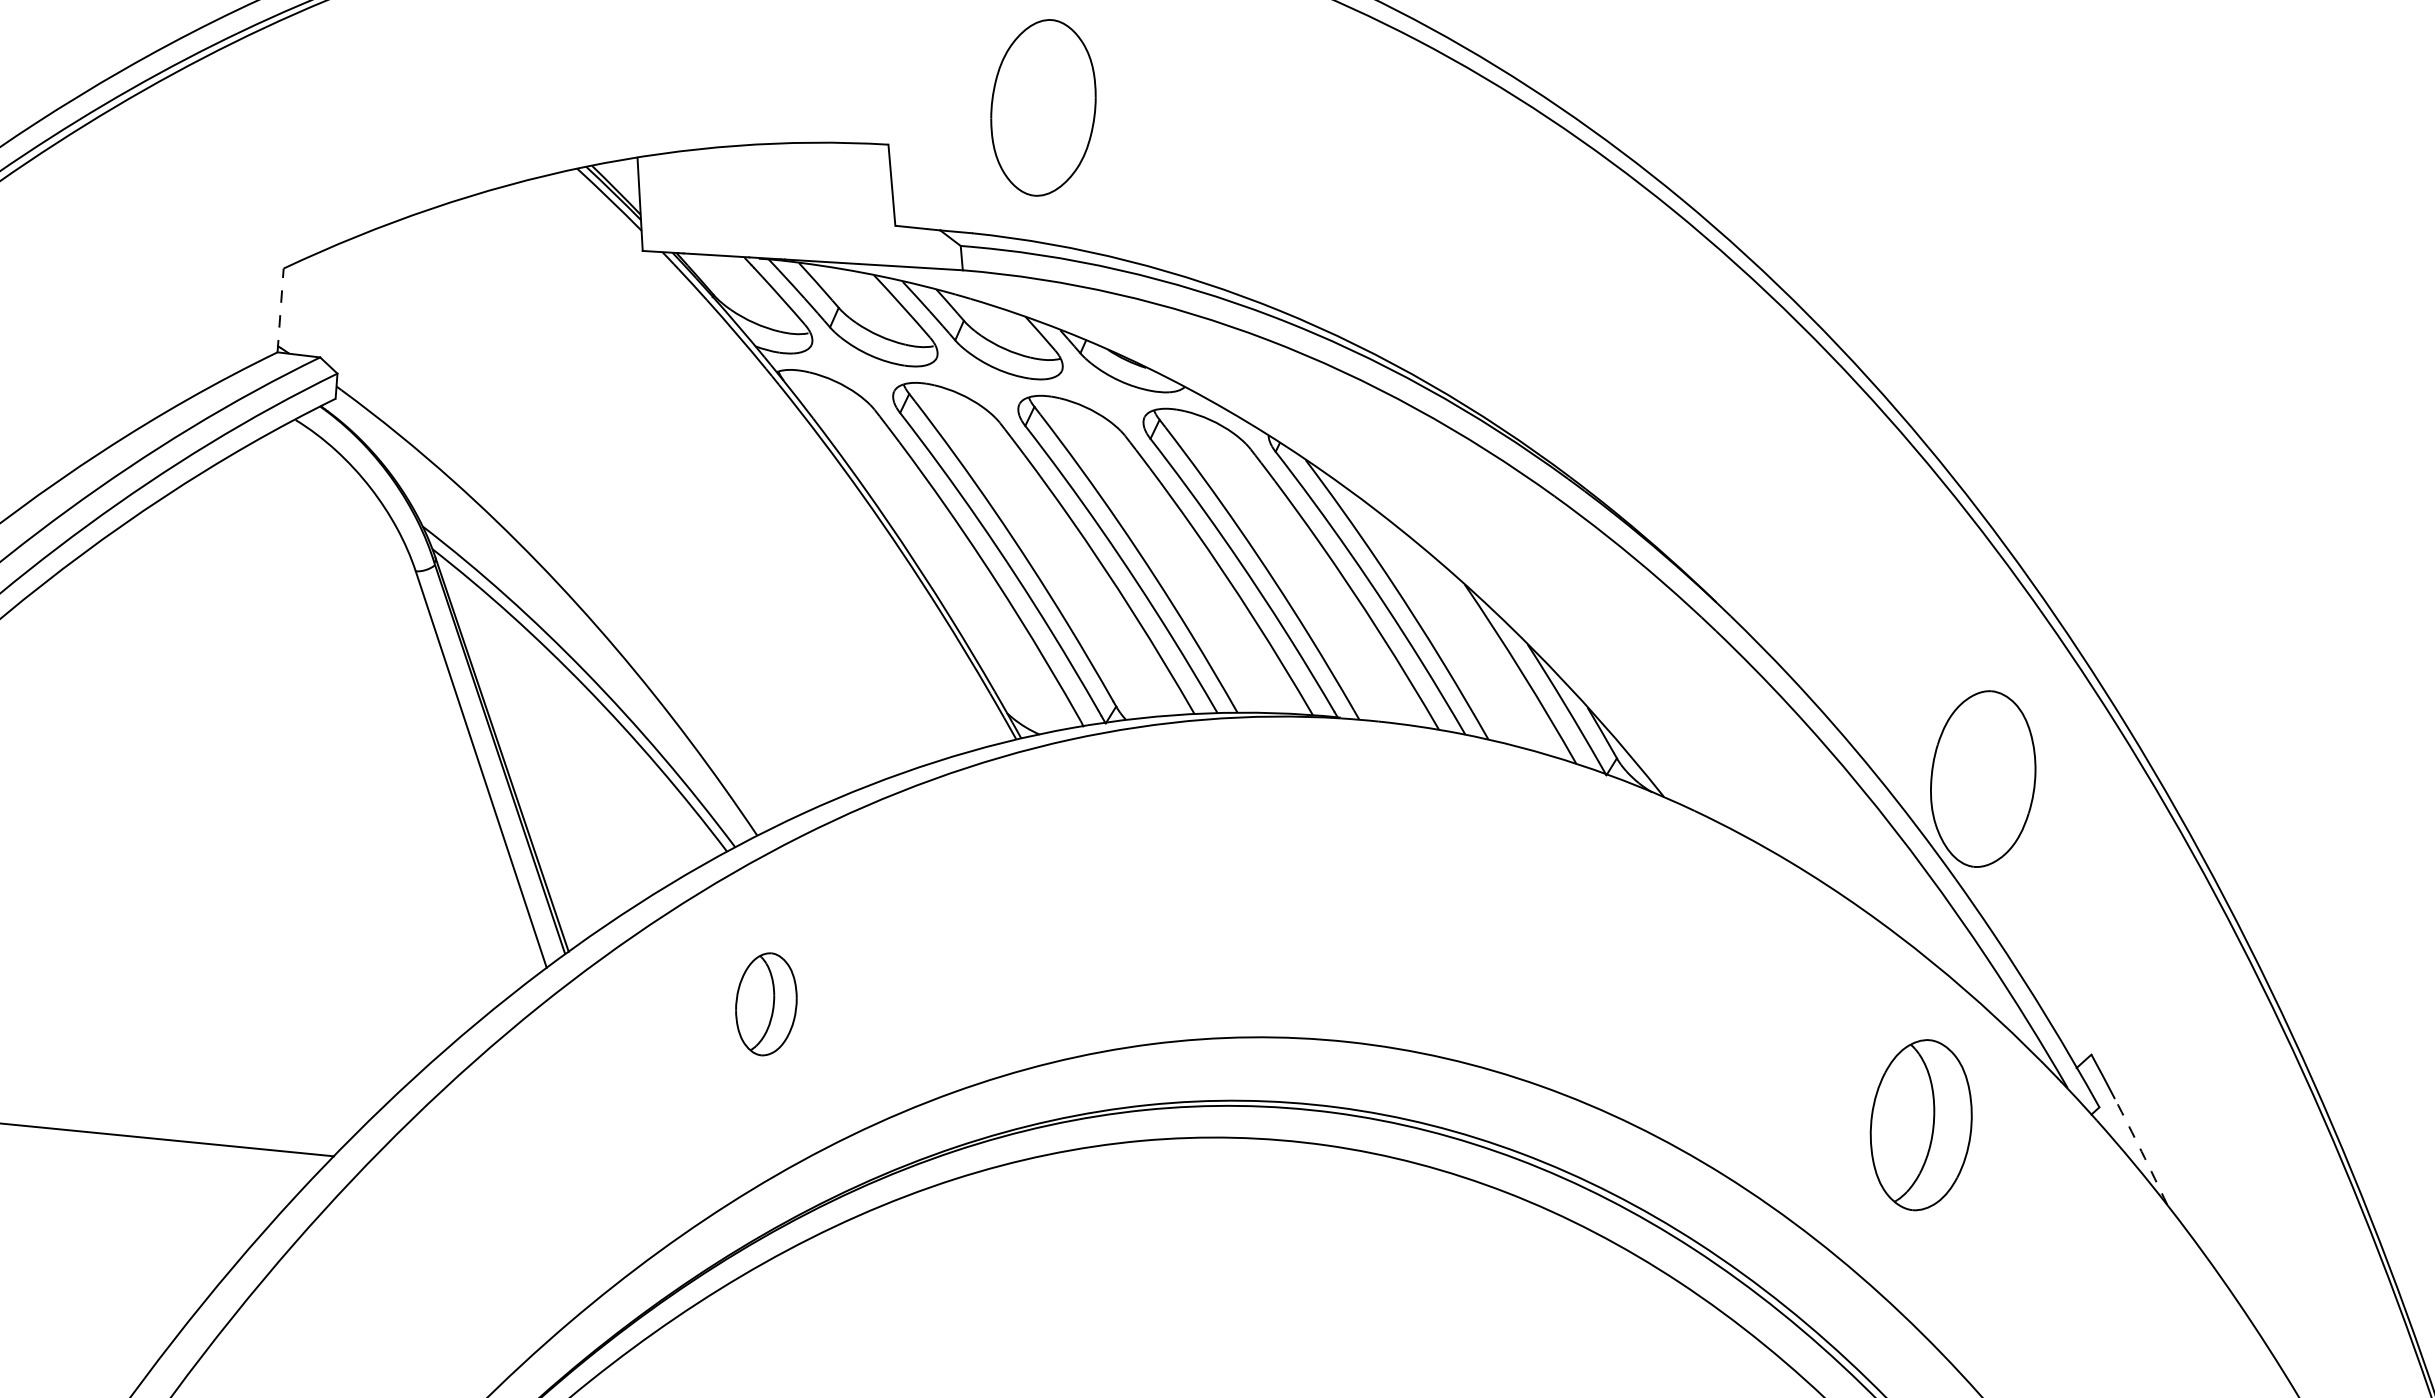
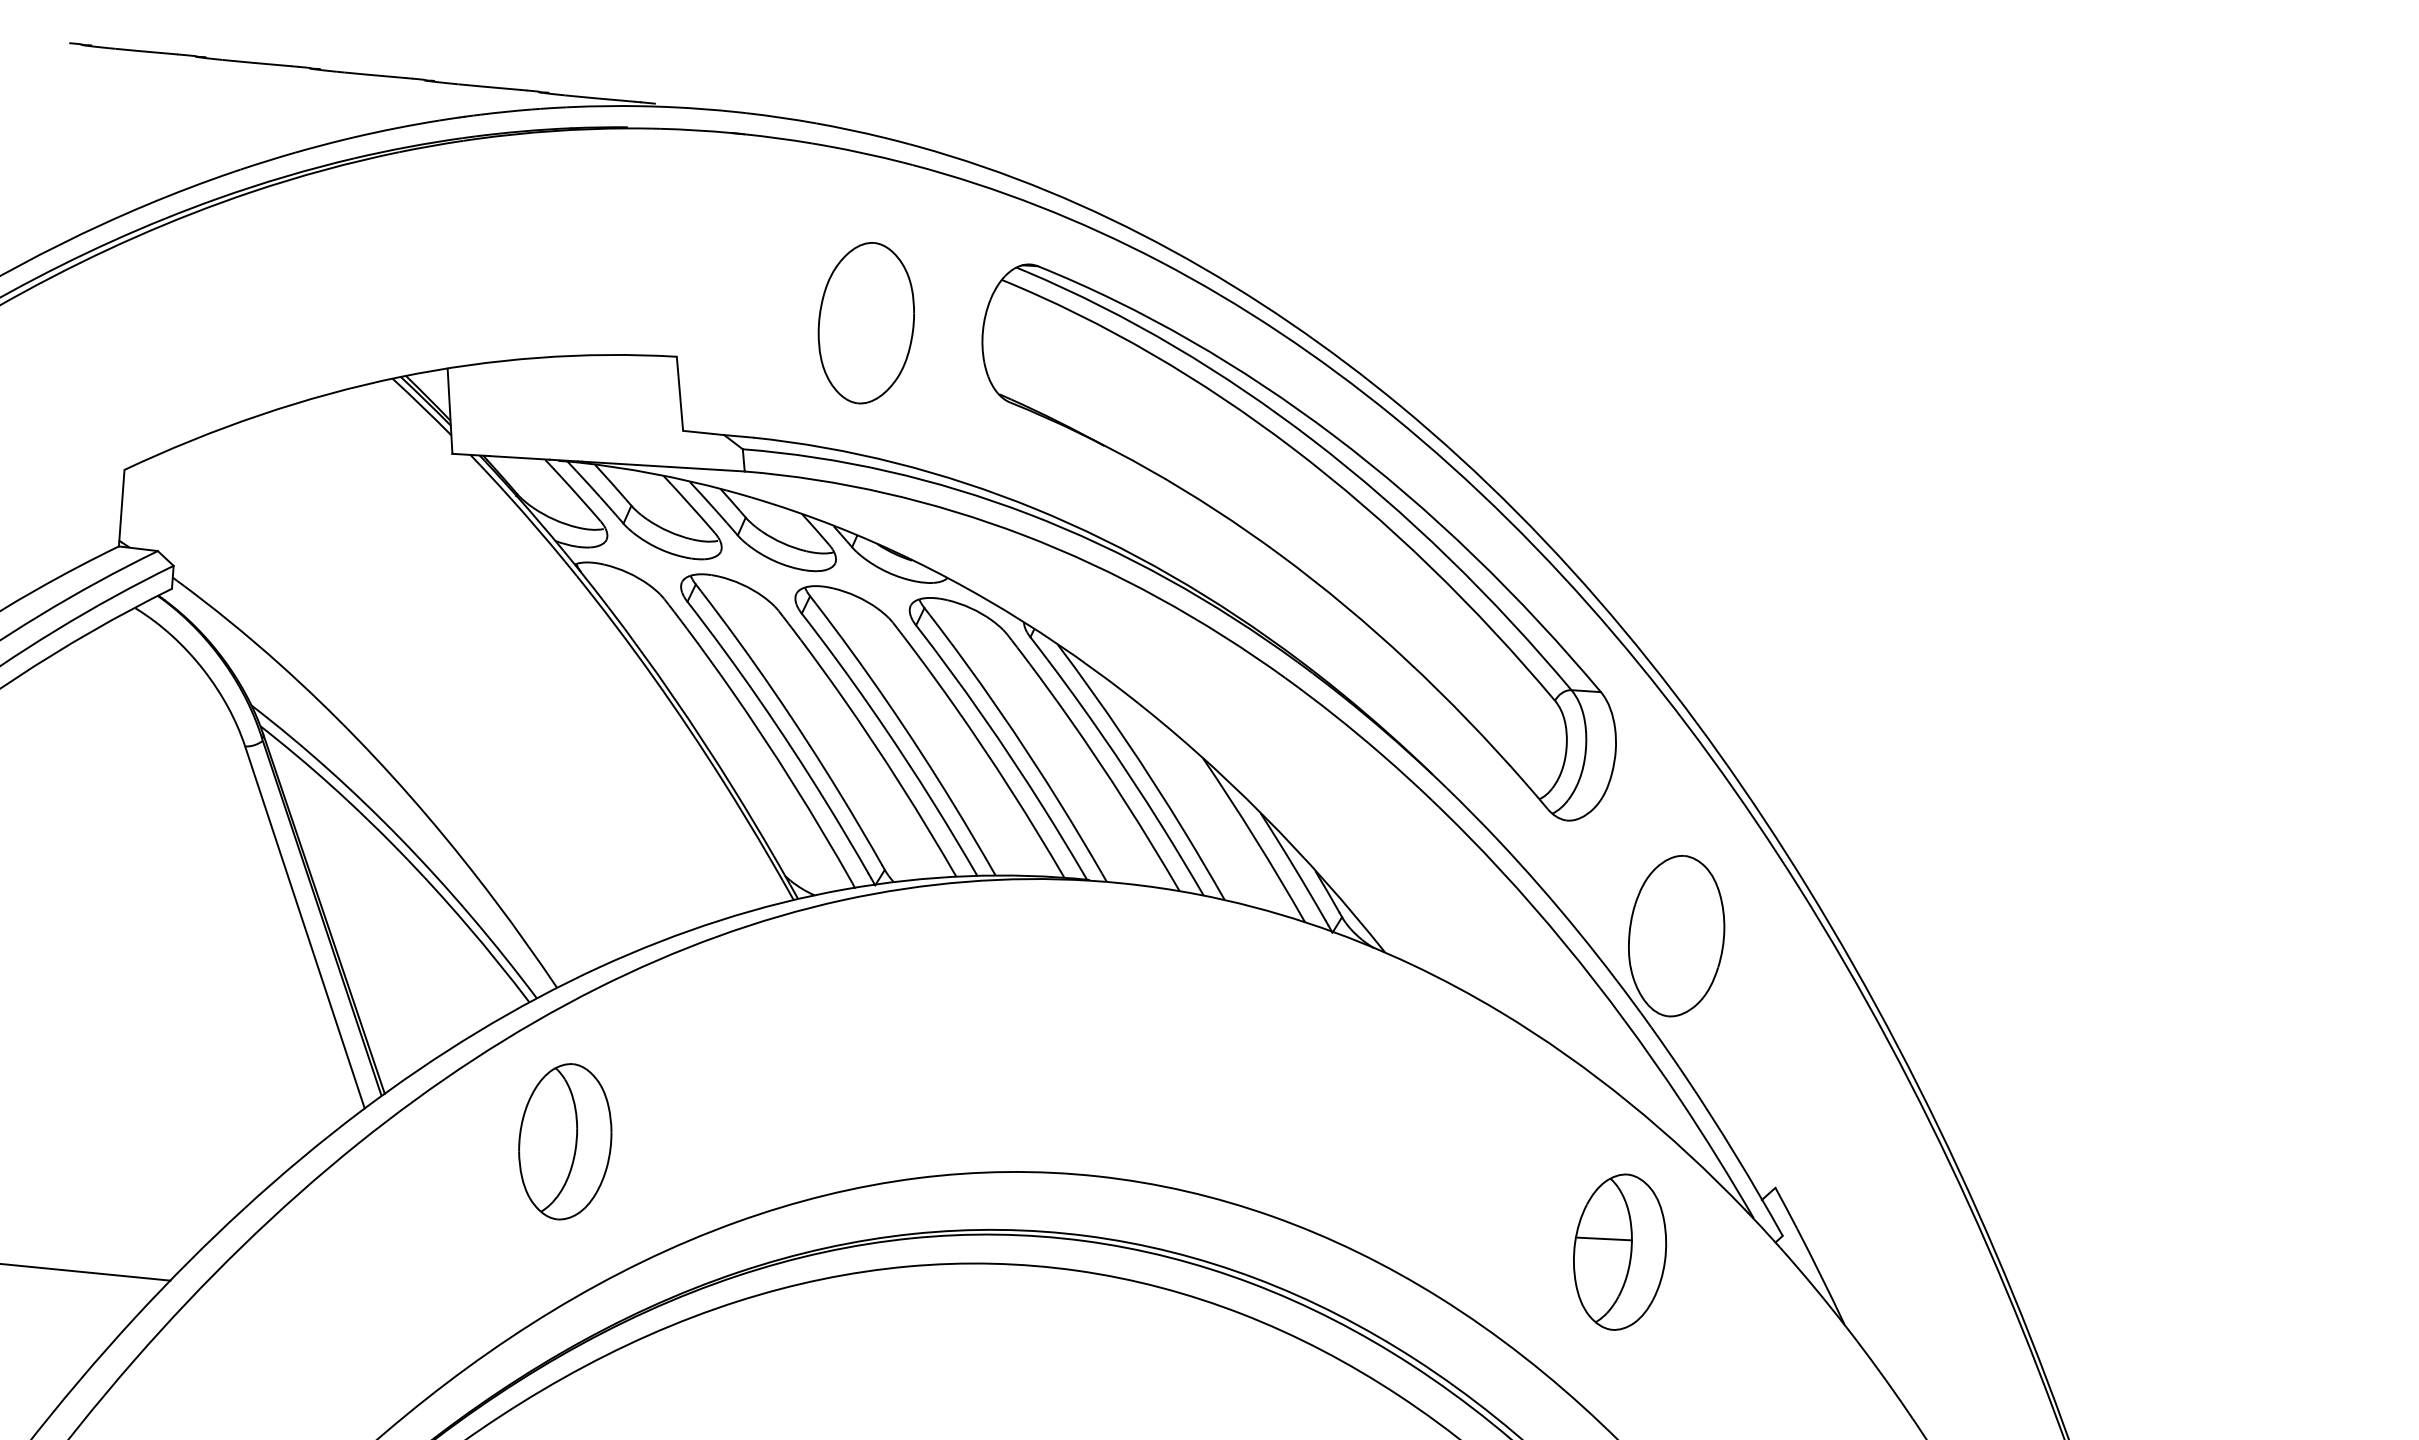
part: (1042, 108) -> (865, 323), moved
line: (280, 309) -> (121, 507), dashed -> solid
part: (1569, 348) -> (1298, 542), added
part: (766, 1003) -> (565, 1141), size x1.67
line: (1903, 1110) -> (1603, 1238), added
arc: (2141, 1151) -> (1821, 1276), dashed -> solid

